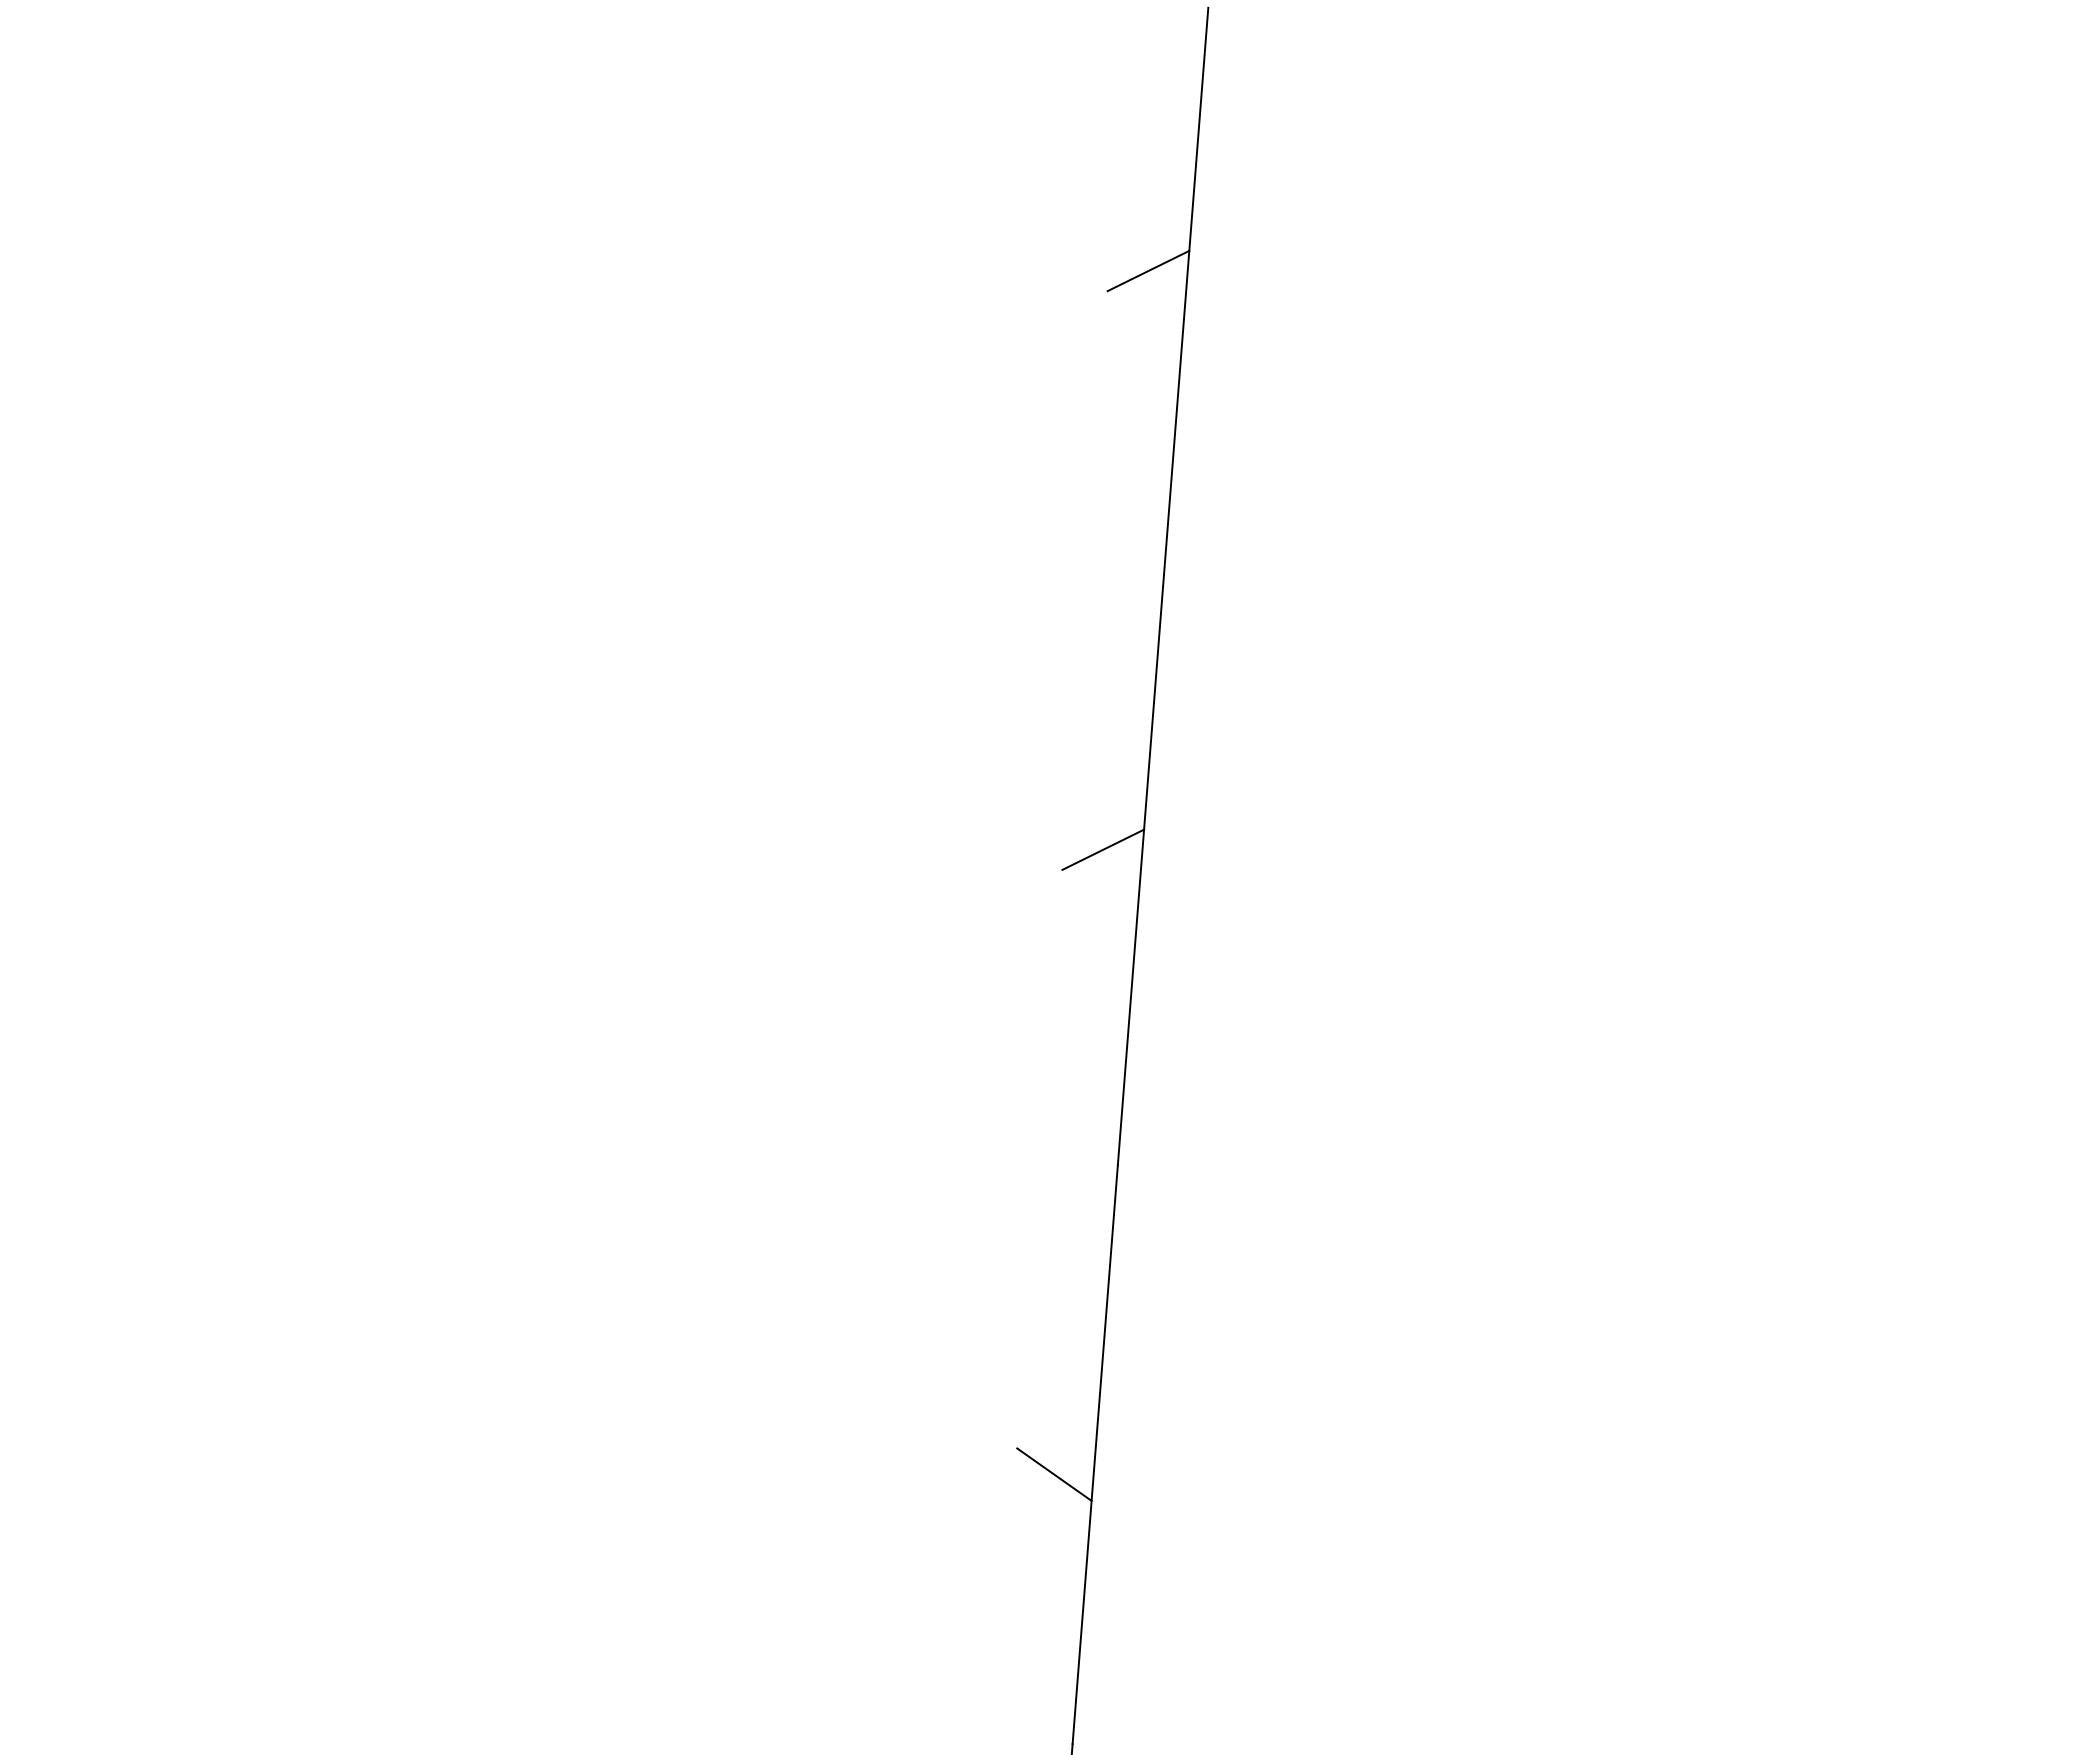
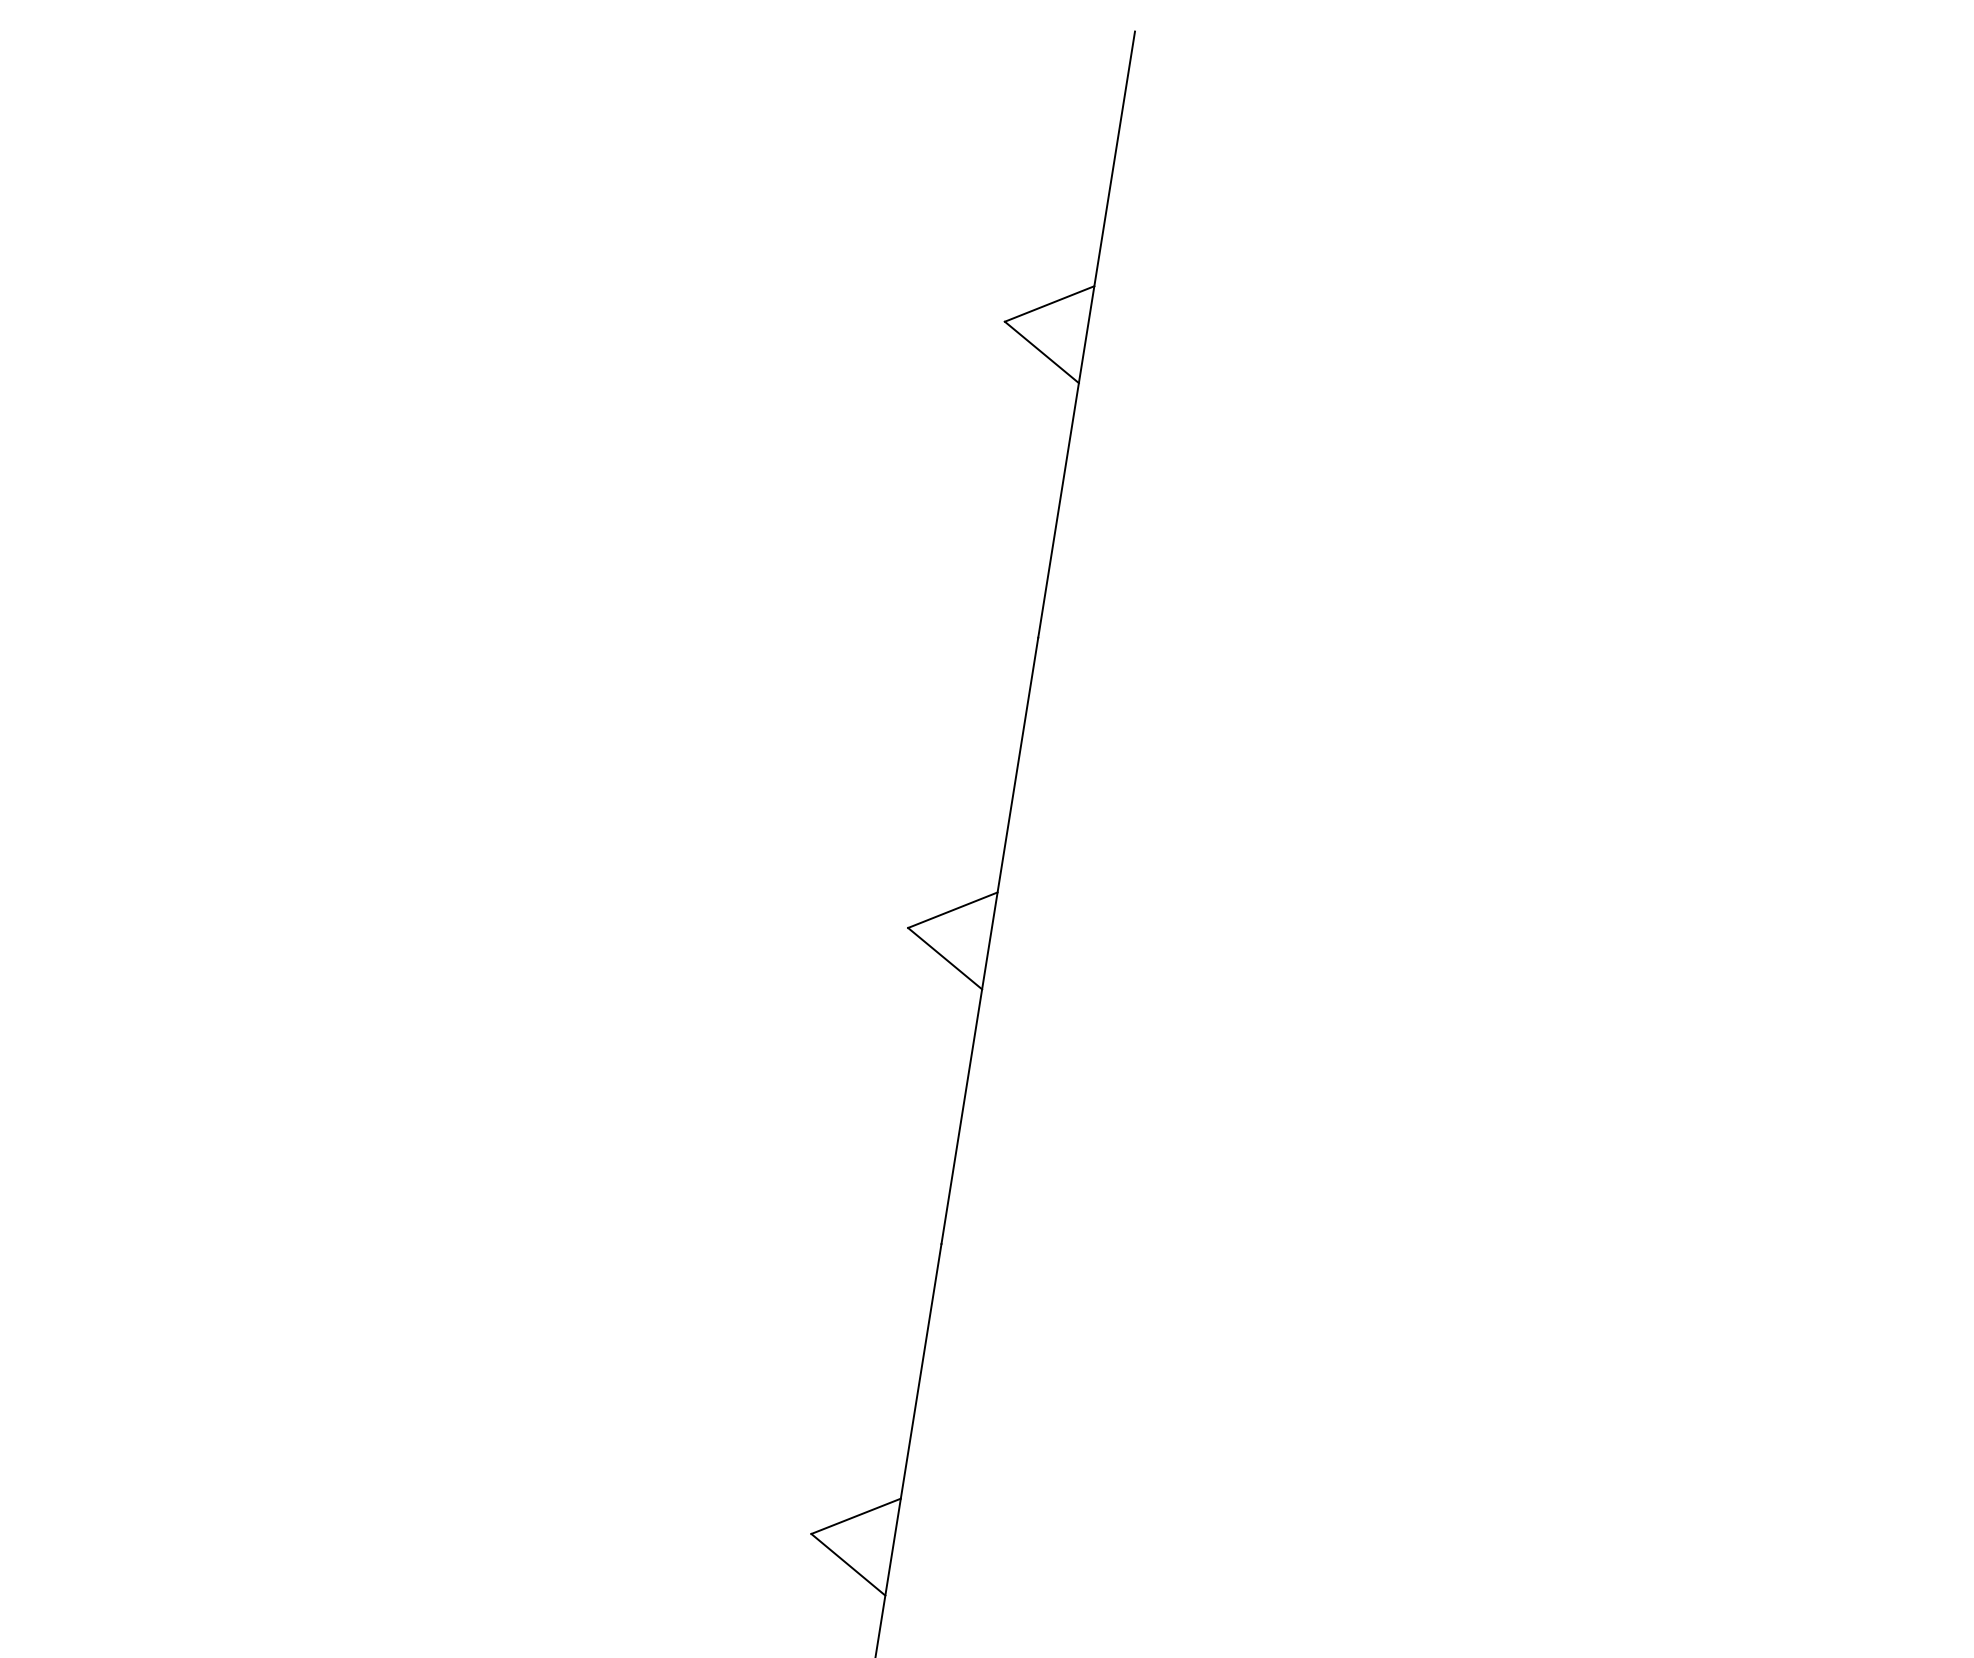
line: (1144, 317) -> (1041, 352), added
line: (1099, 895) -> (945, 958), added
line: (1057, 1428) -> (855, 1516), added

